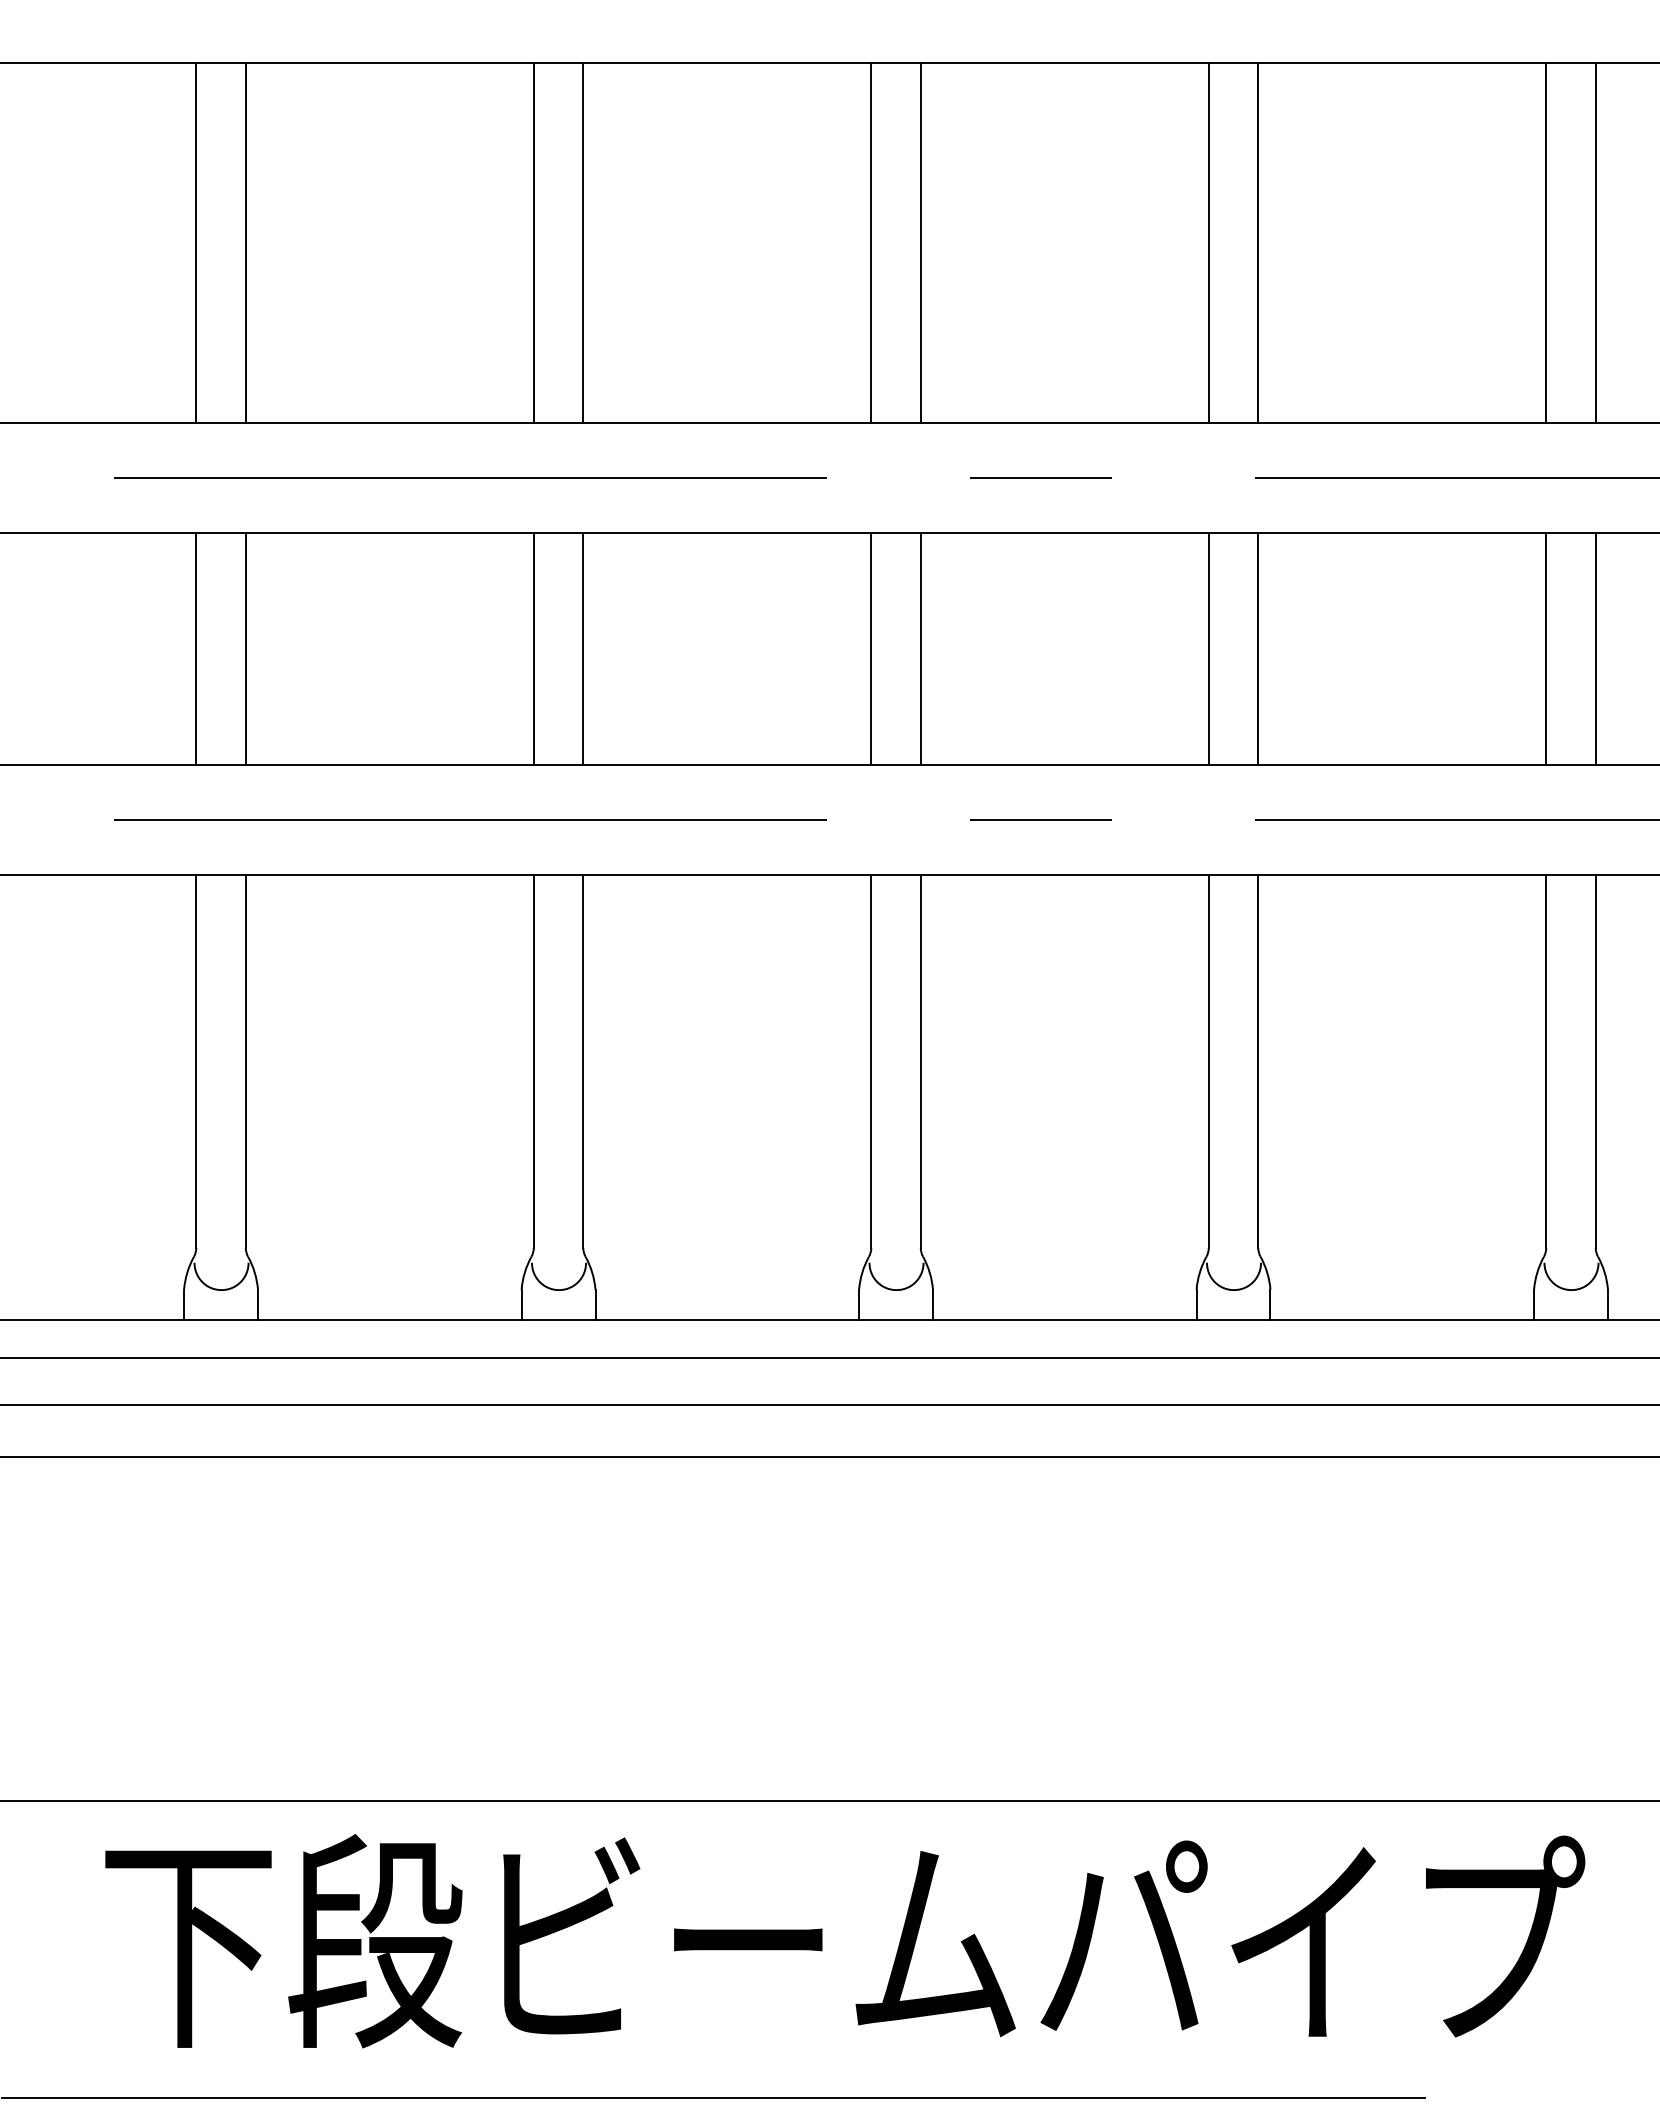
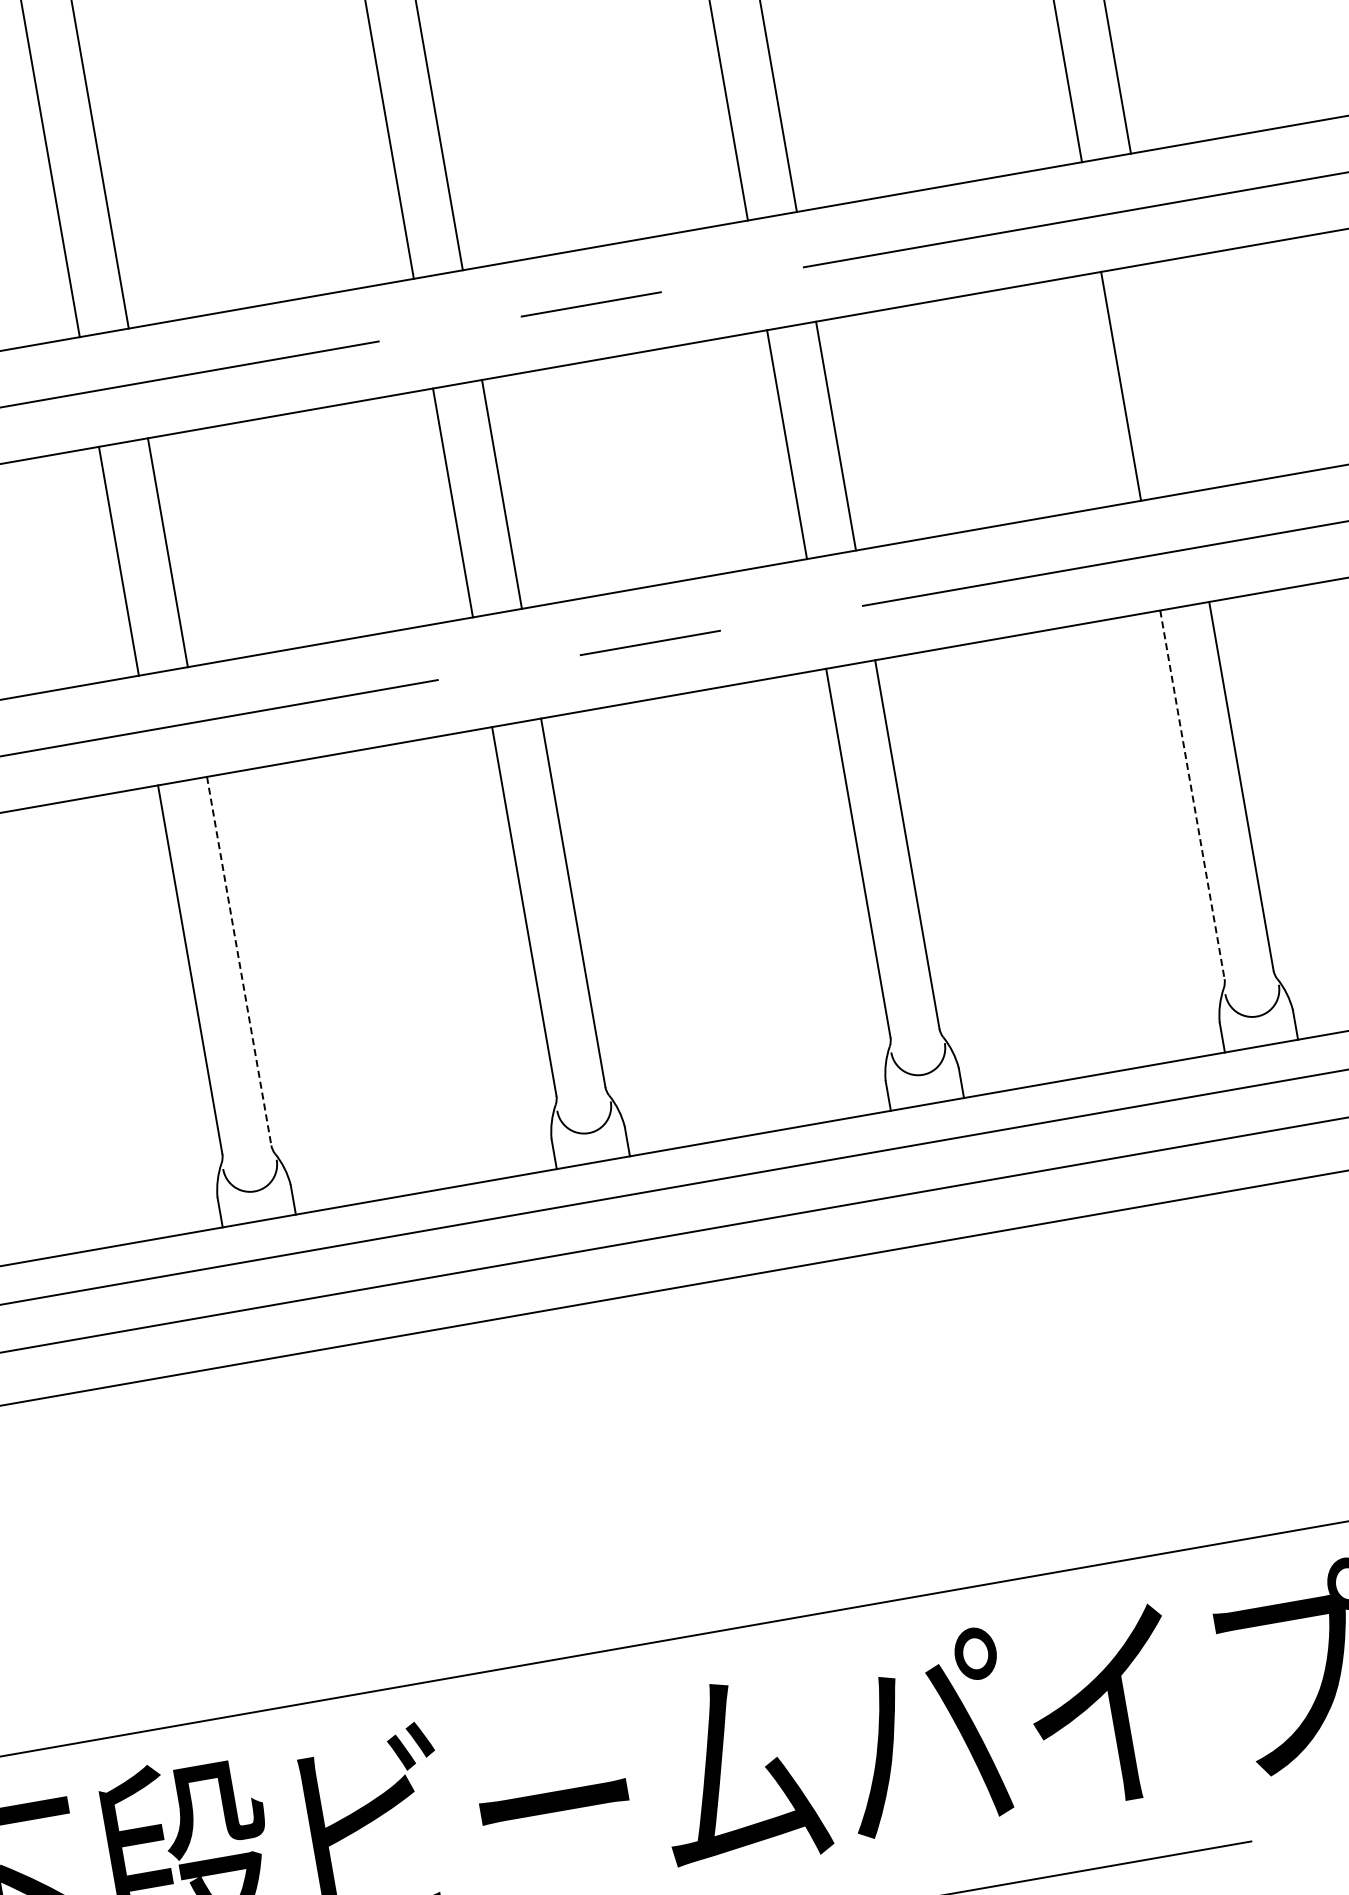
line: (1595, 648) -> (1169, 377), removed
line: (583, 1062) -> (239, 961), solid -> dashed
line: (1546, 1062) -> (1192, 795), solid -> dashed

